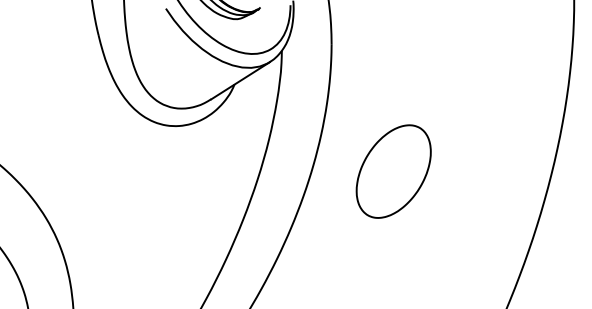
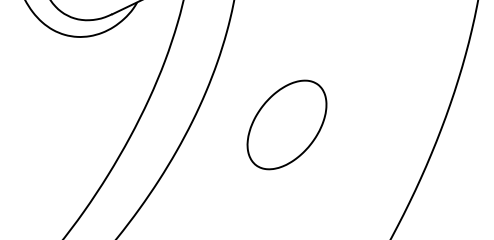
part: (393, 171) -> (286, 124), moved

